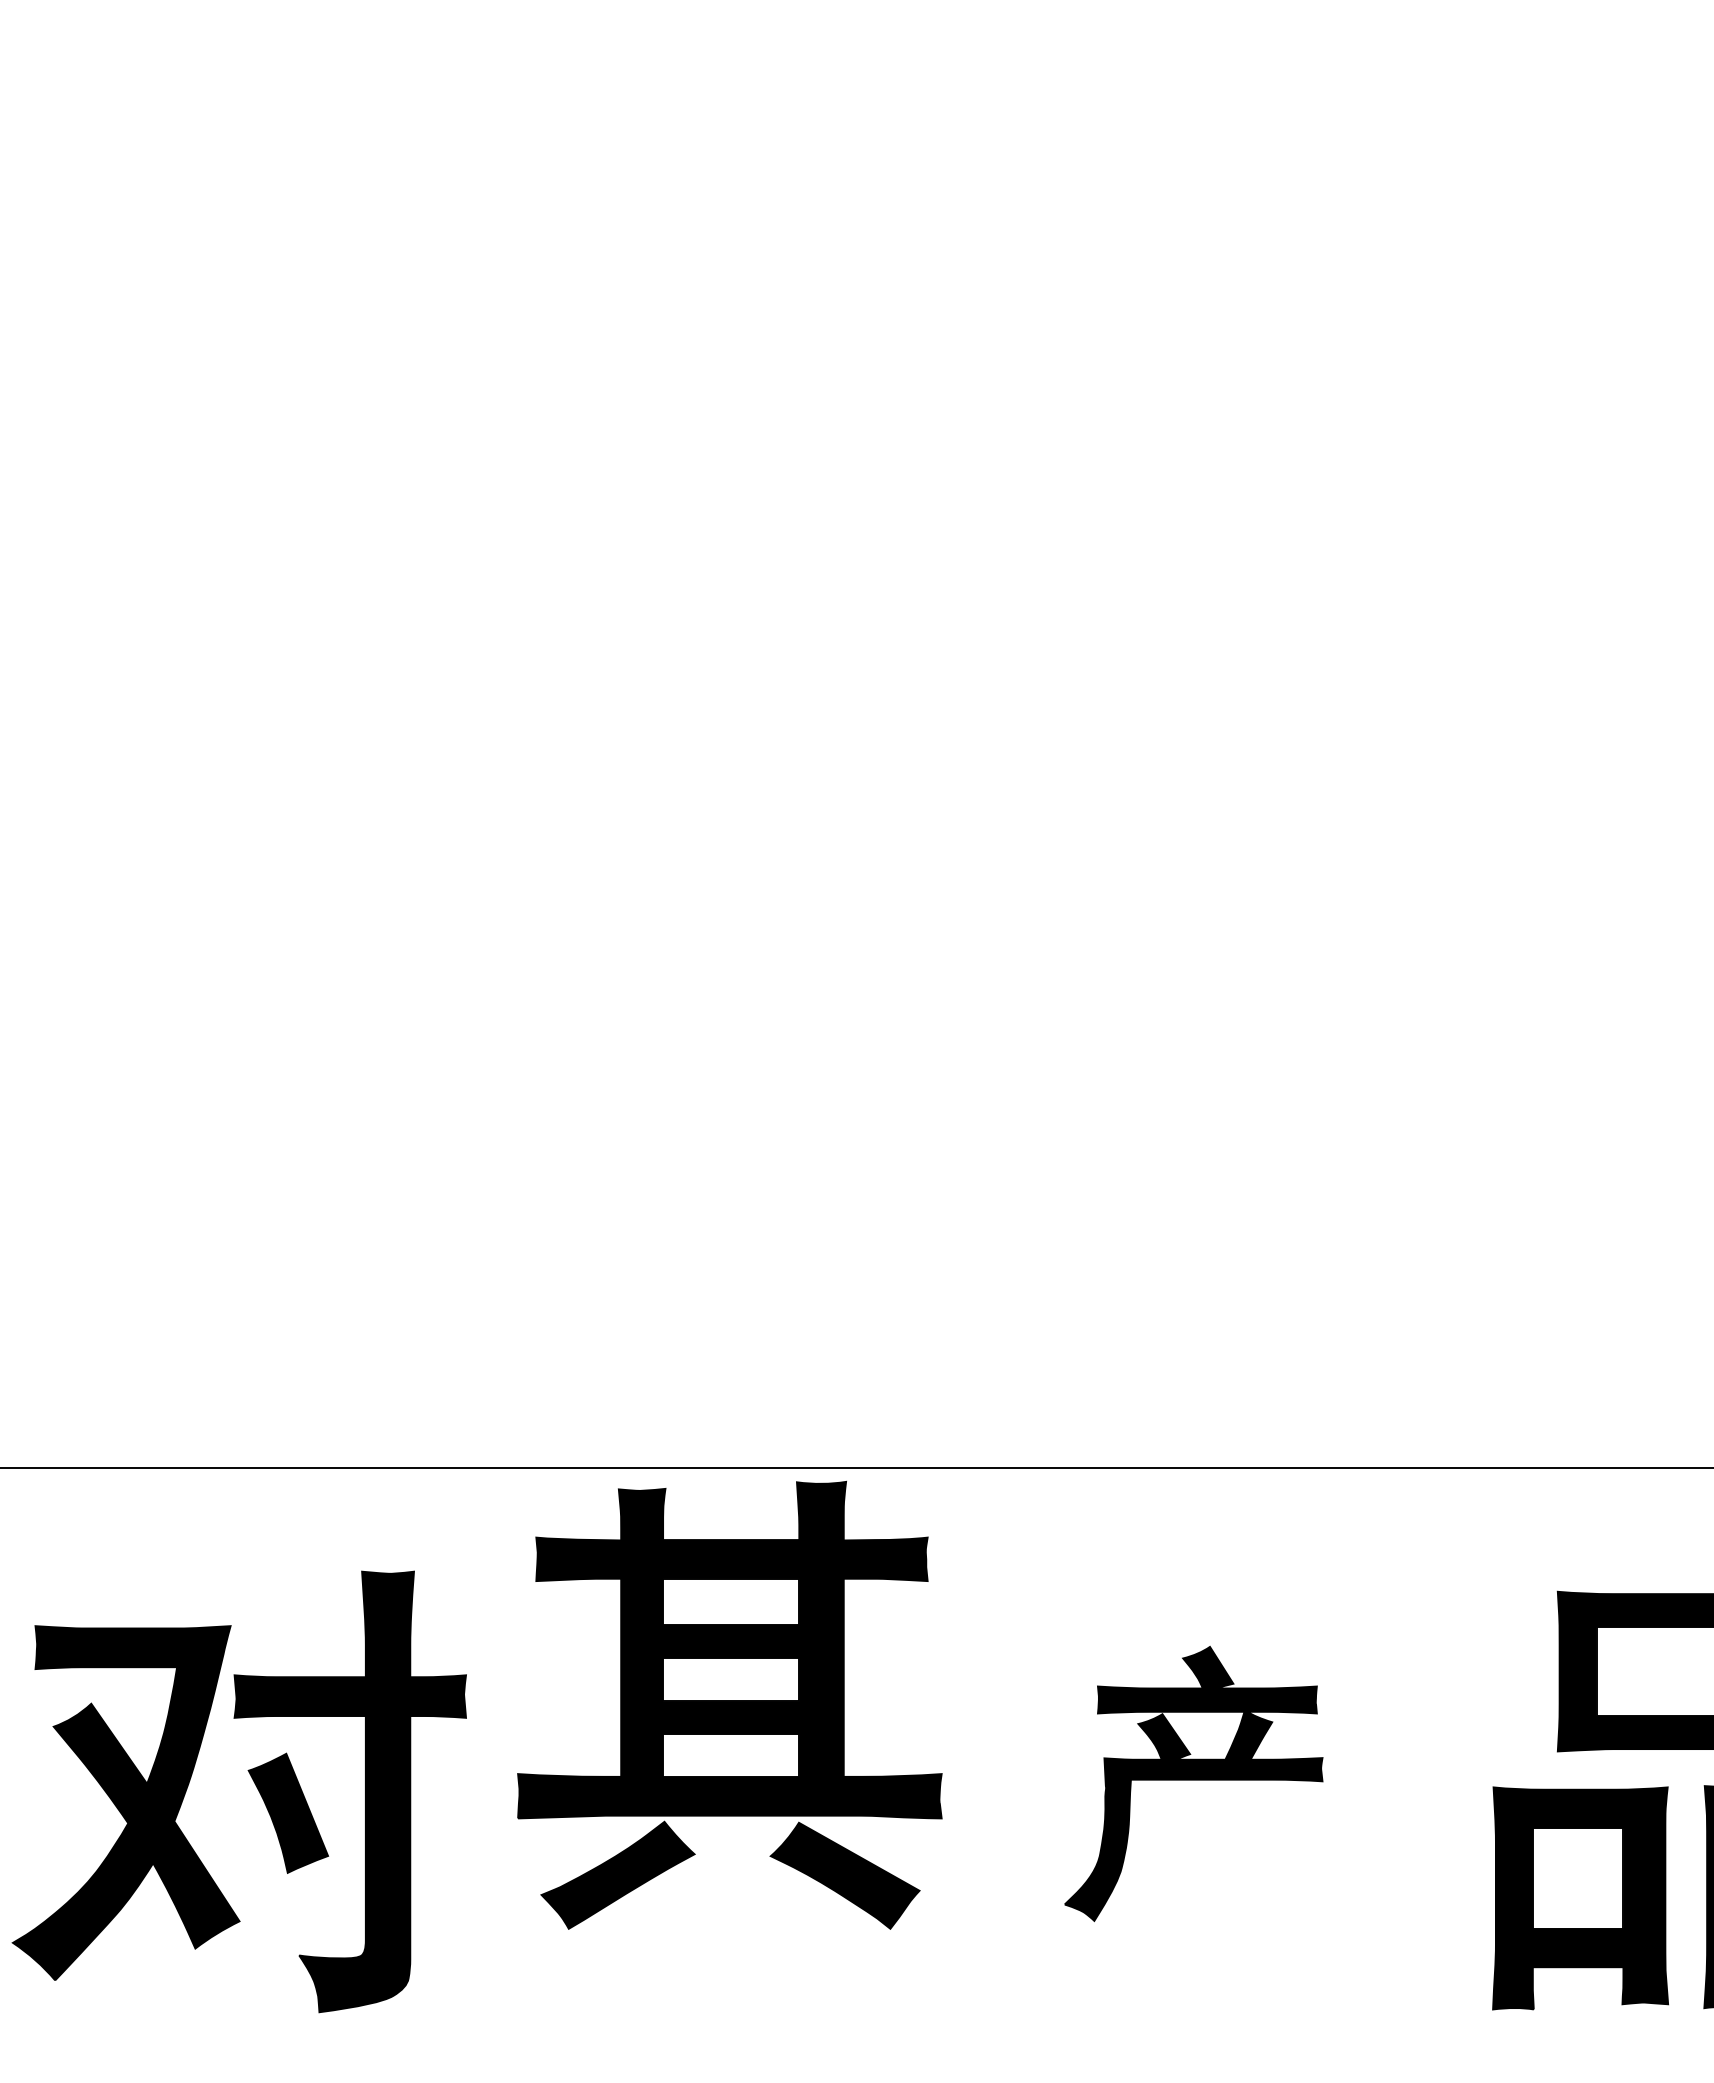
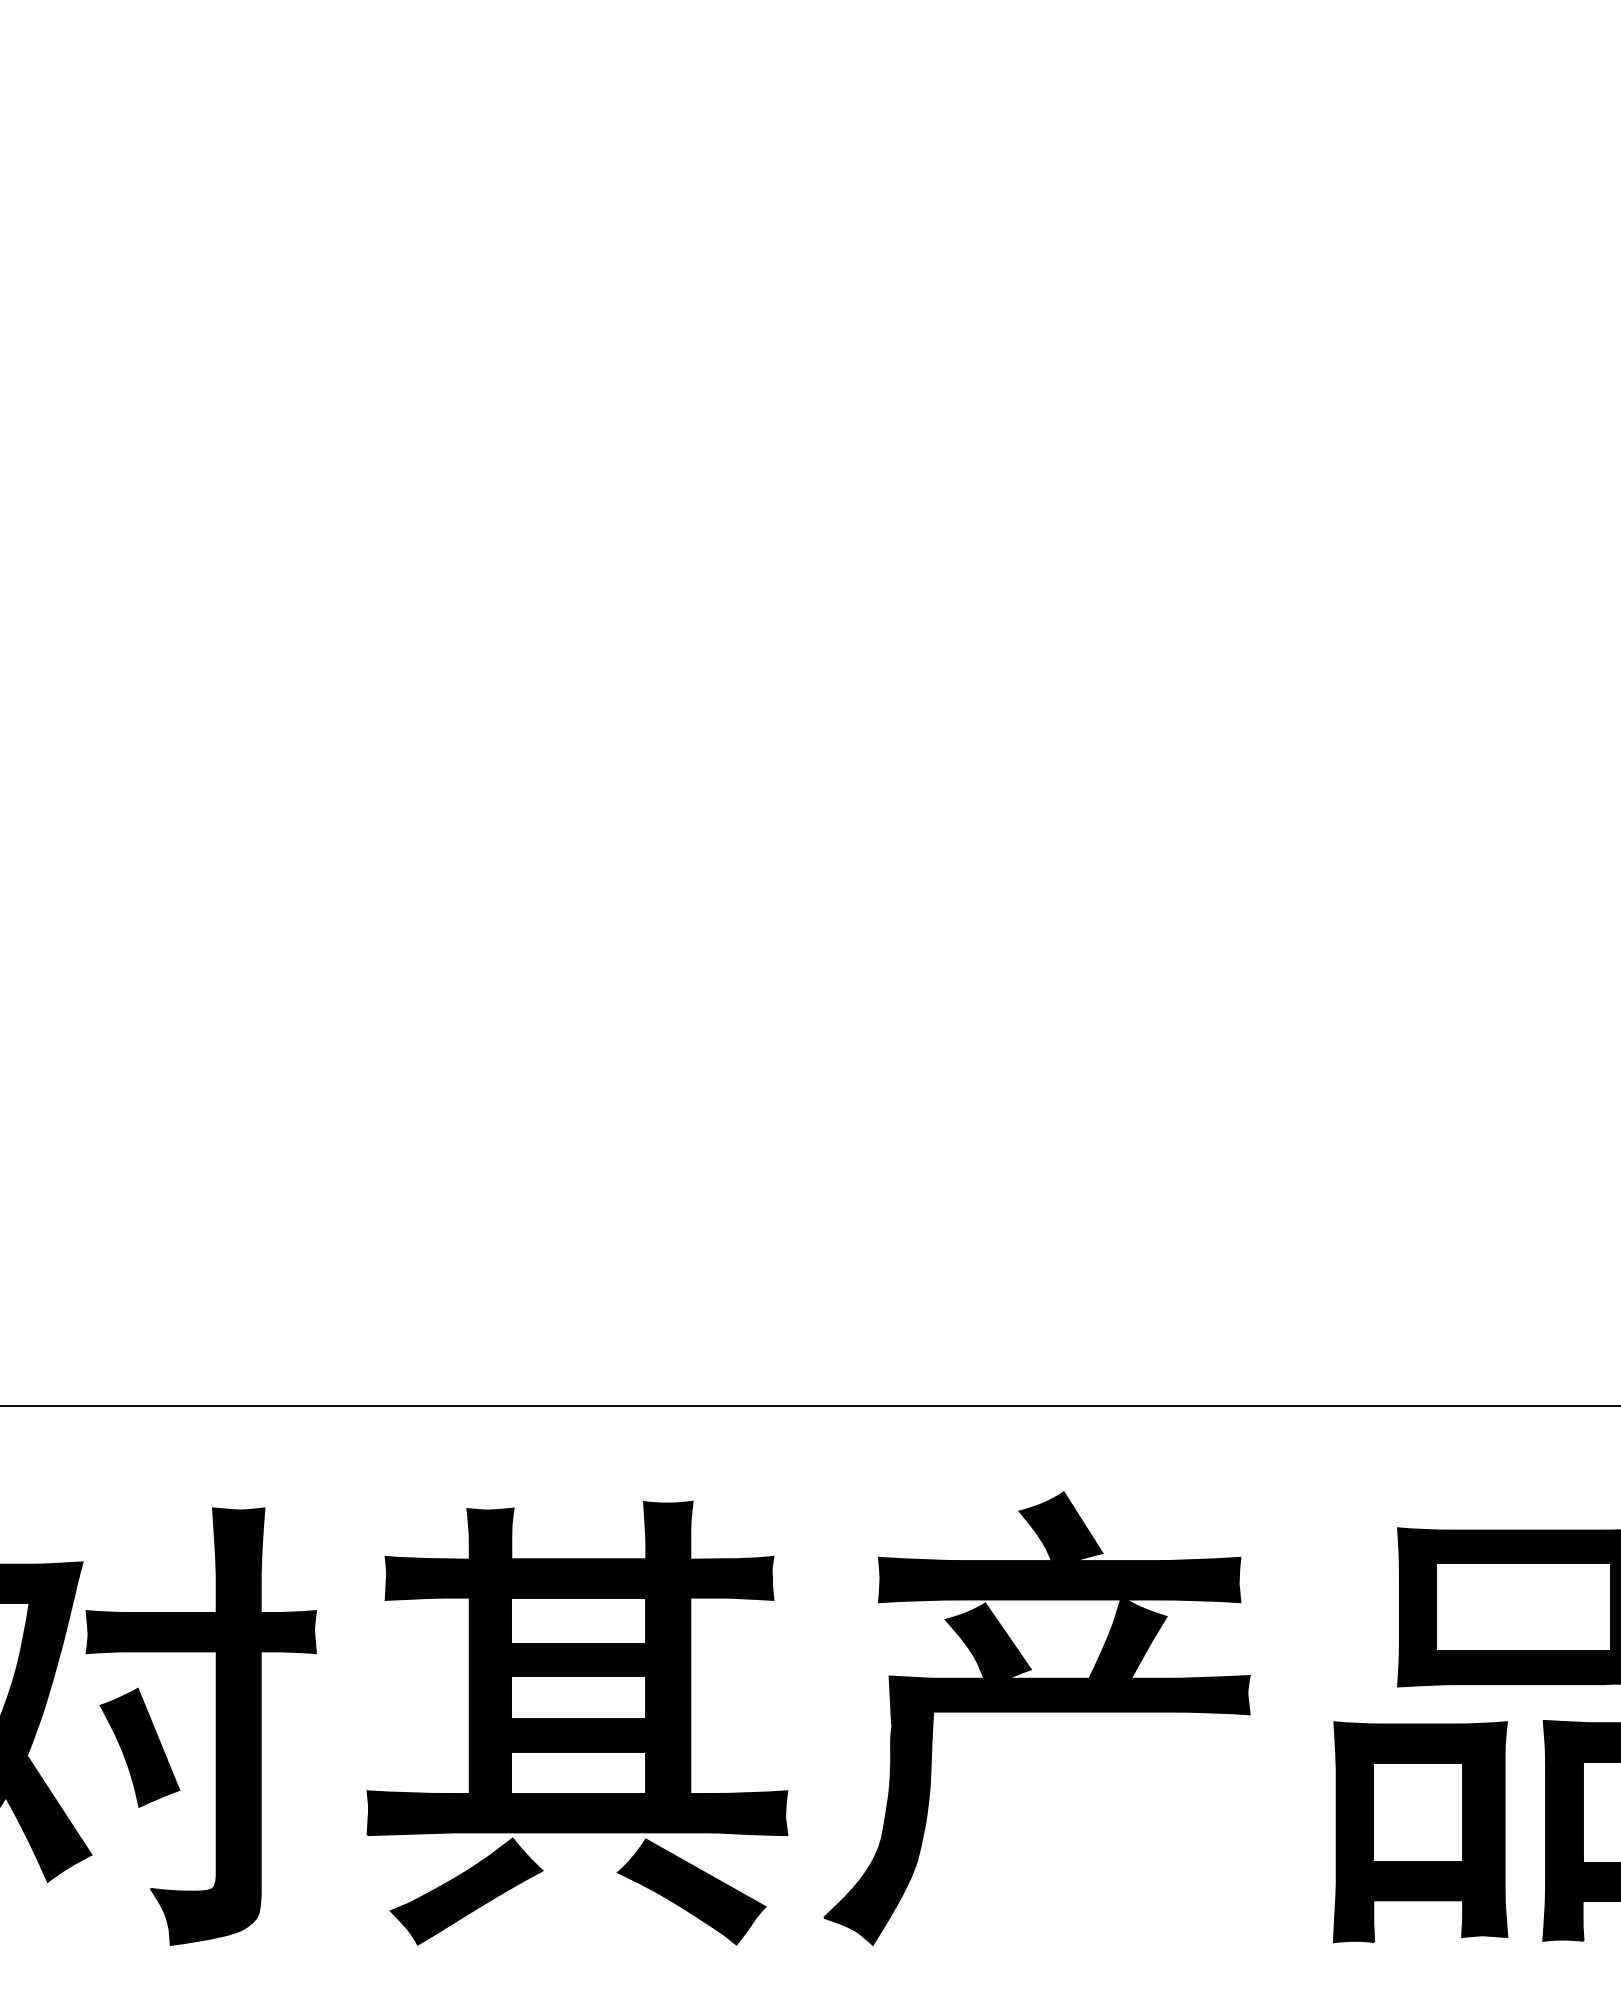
part: (729, 1704) -> (577, 1722), moved
part: (1193, 1783) -> (1036, 1718), size x1.67

